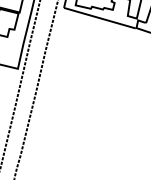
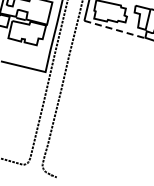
line: (100, 18) -> (115, 29), solid -> dashed

